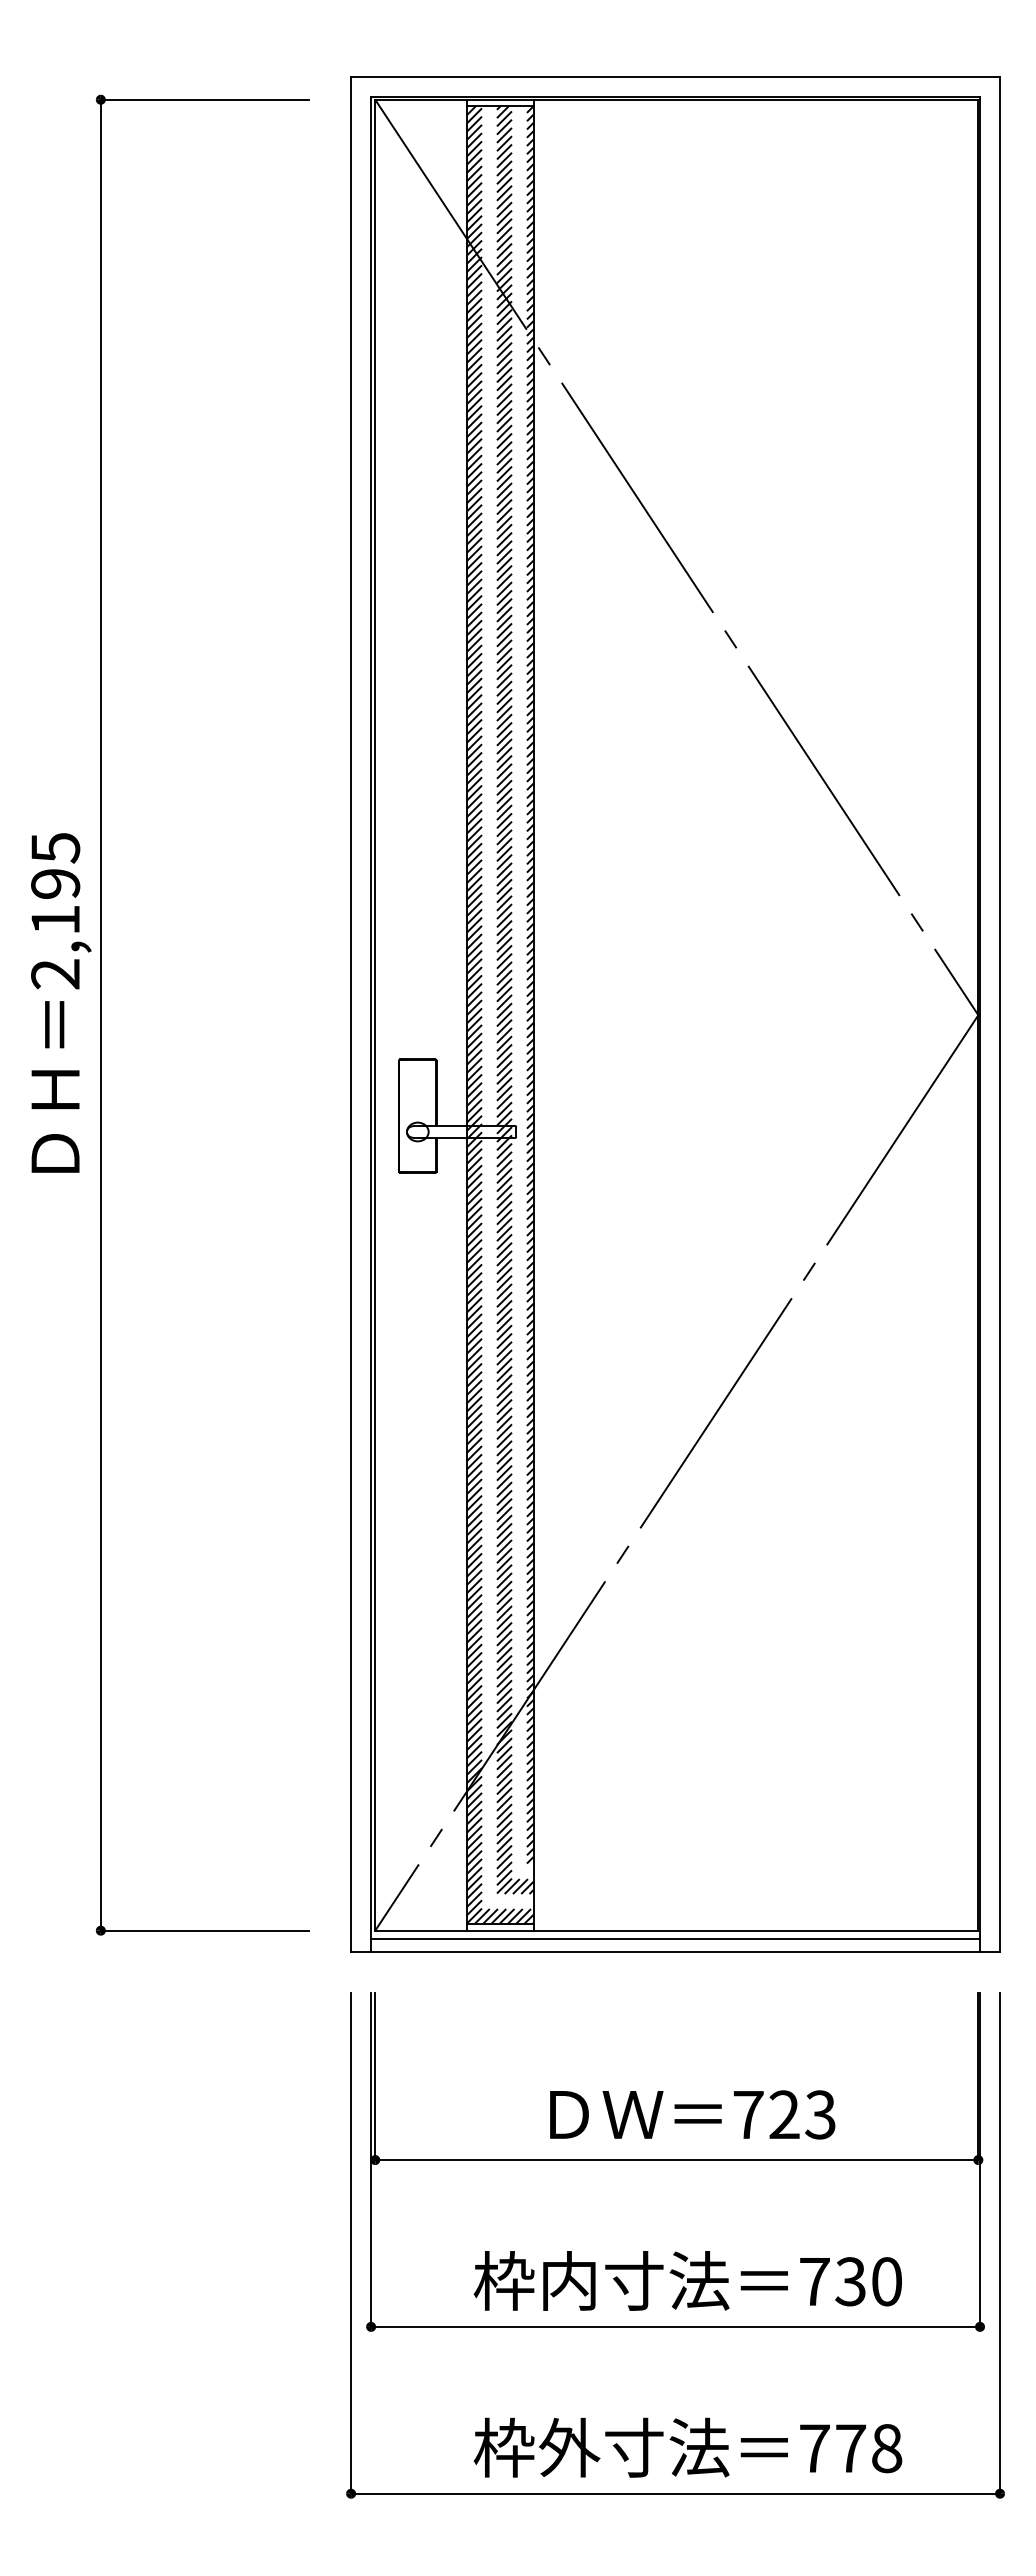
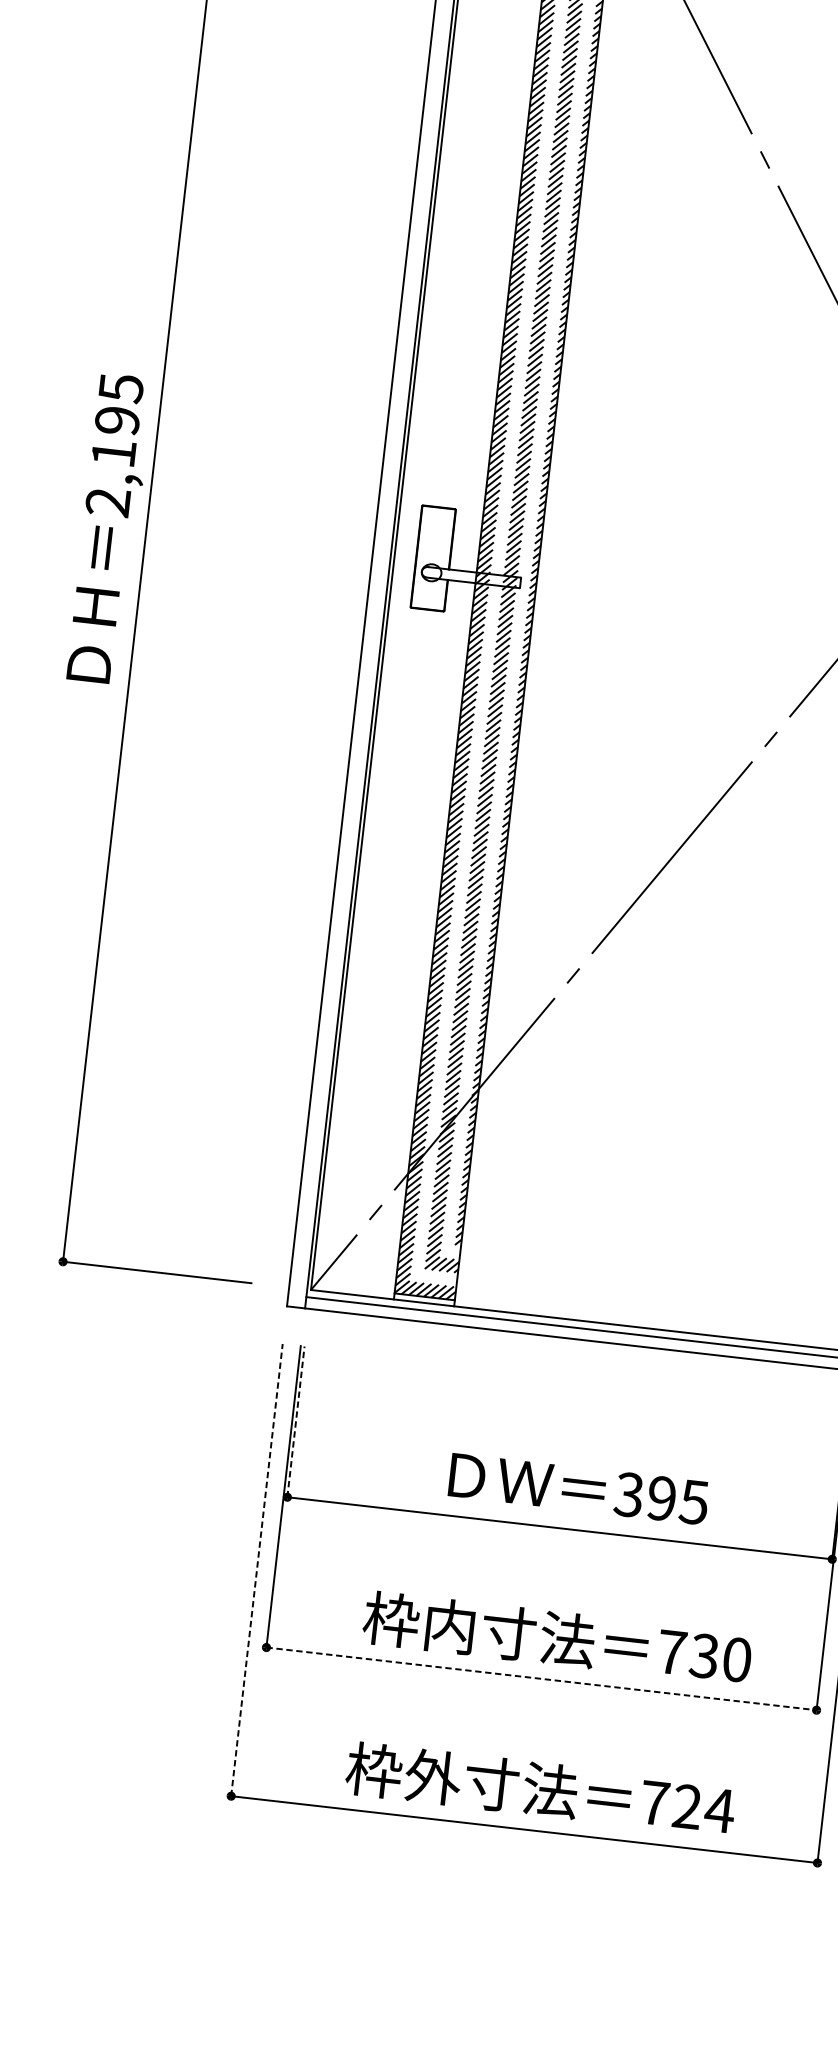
text: (61, 1002) -> (110, 528), moved
line: (375, 2076) -> (296, 1421), solid -> dashed
text: (783, 2114) -> (660, 1498), 723 -> 395
line: (351, 2242) -> (257, 1569), solid -> dashed
line: (676, 2326) -> (542, 1678), solid -> dashed
text: (869, 2448) -> (704, 1808), 778 -> 724

